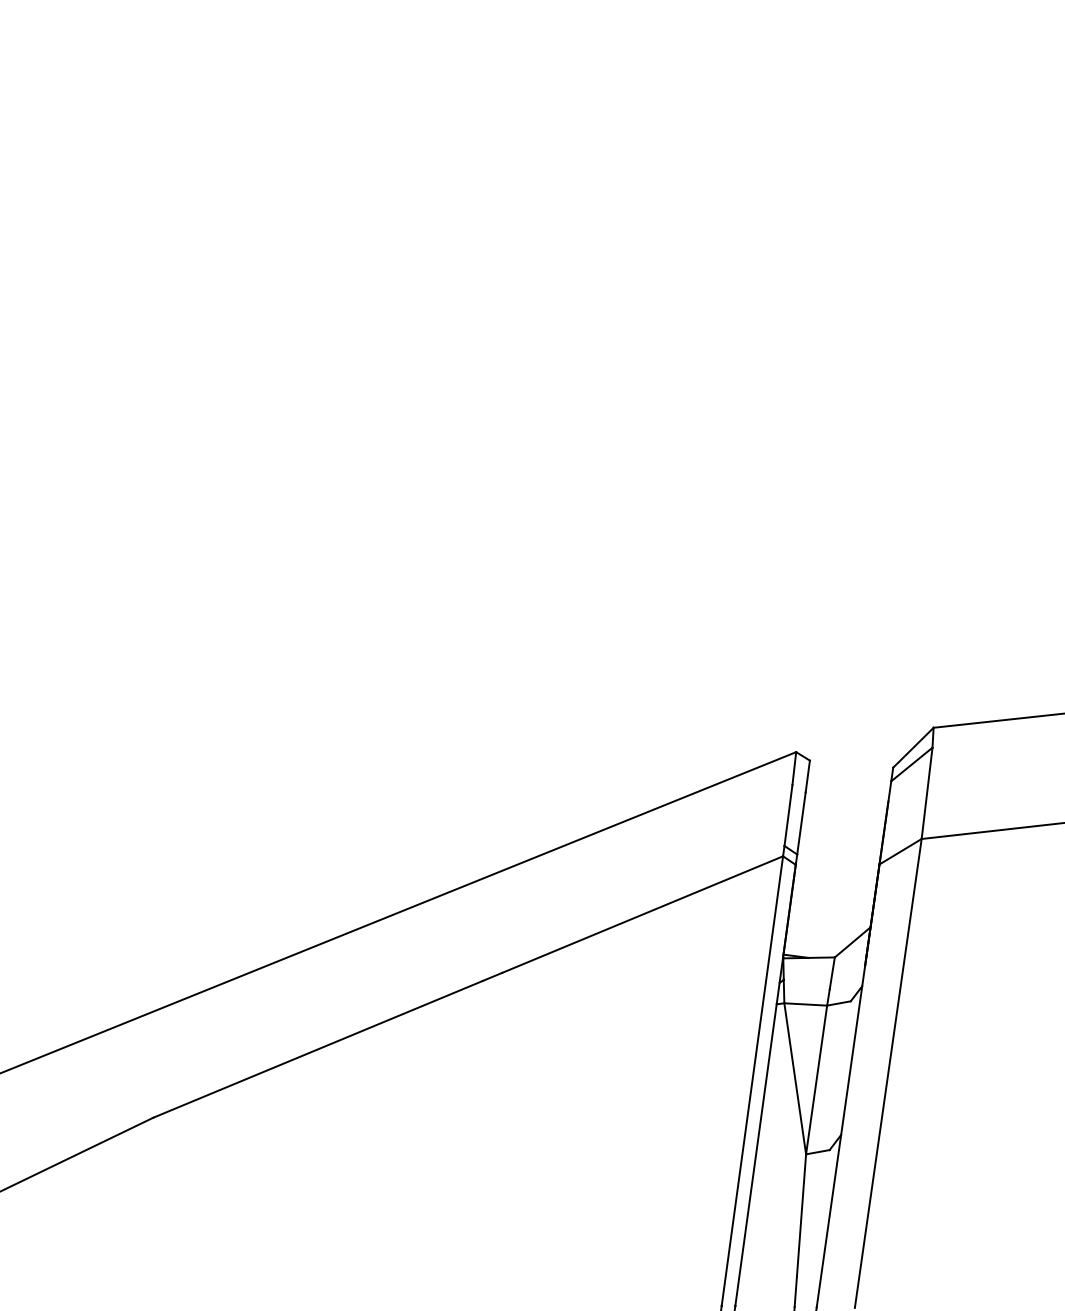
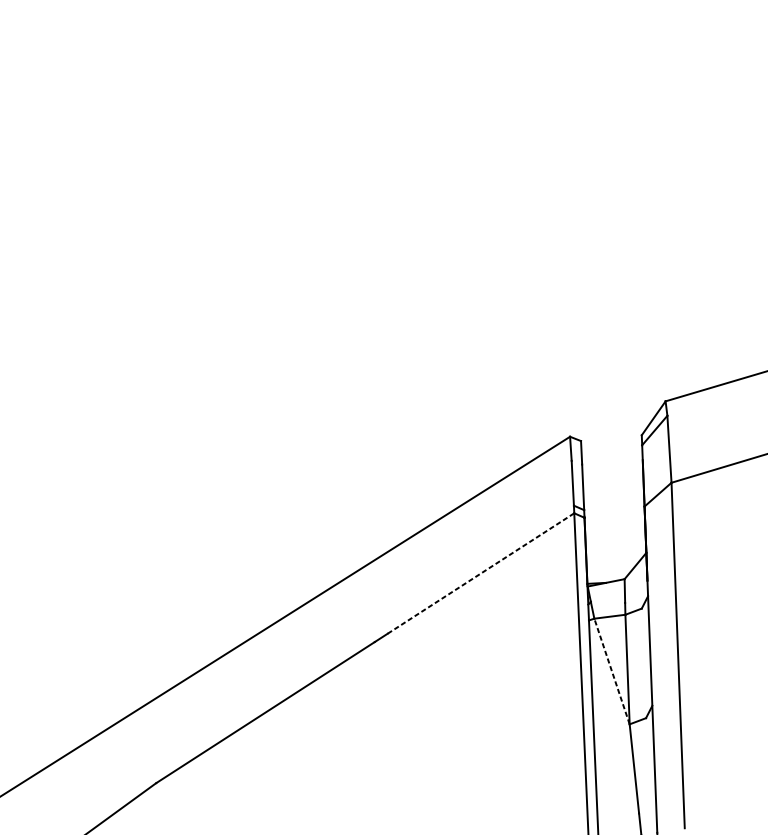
line: (643, 914) -> (481, 573), solid -> dashed
line: (795, 1078) -> (612, 671), solid -> dashed

